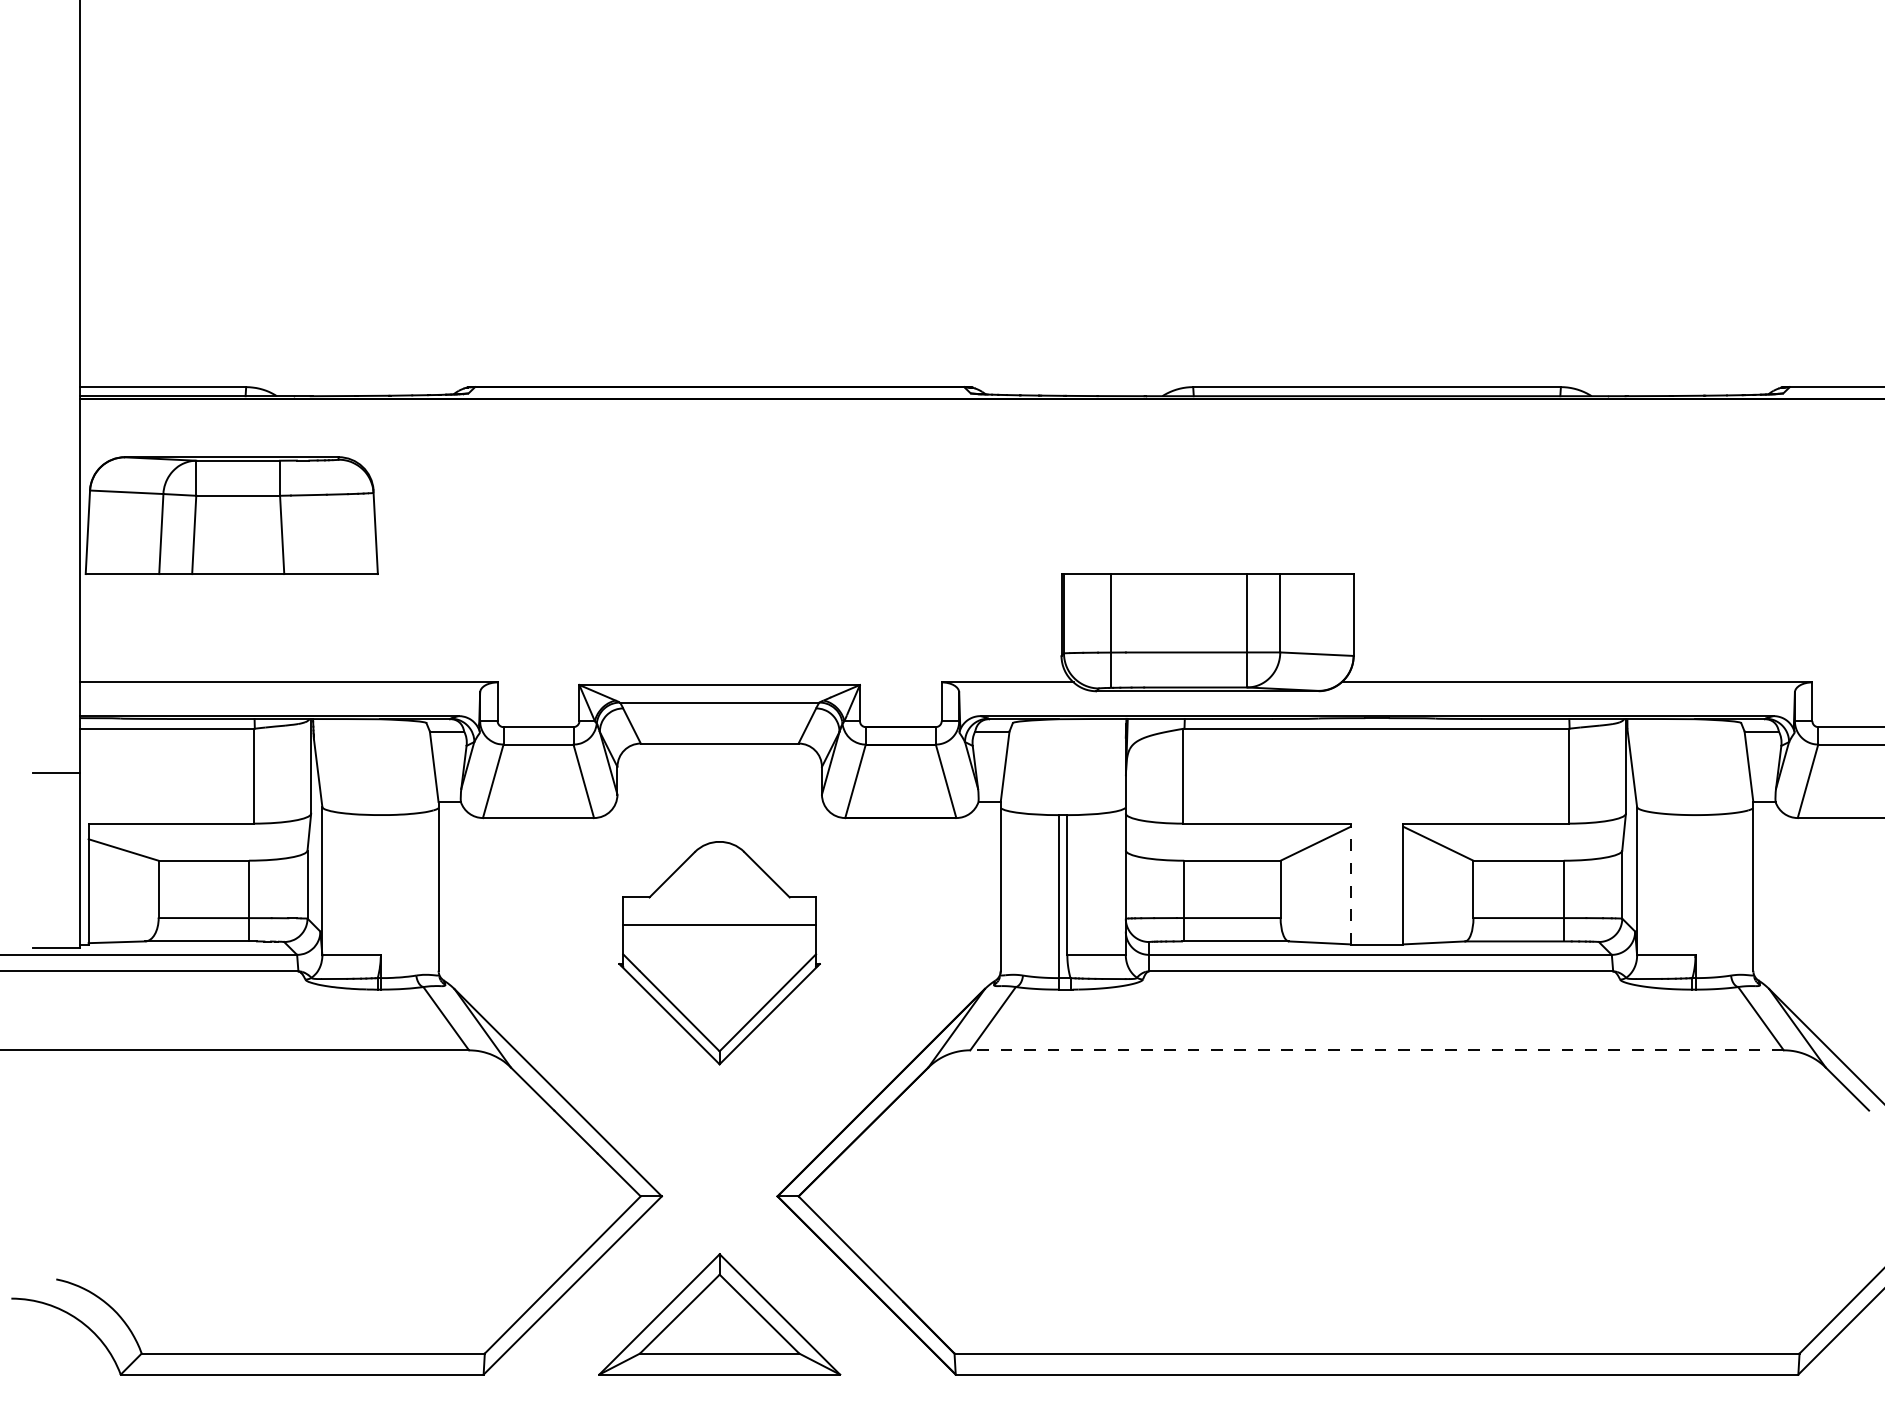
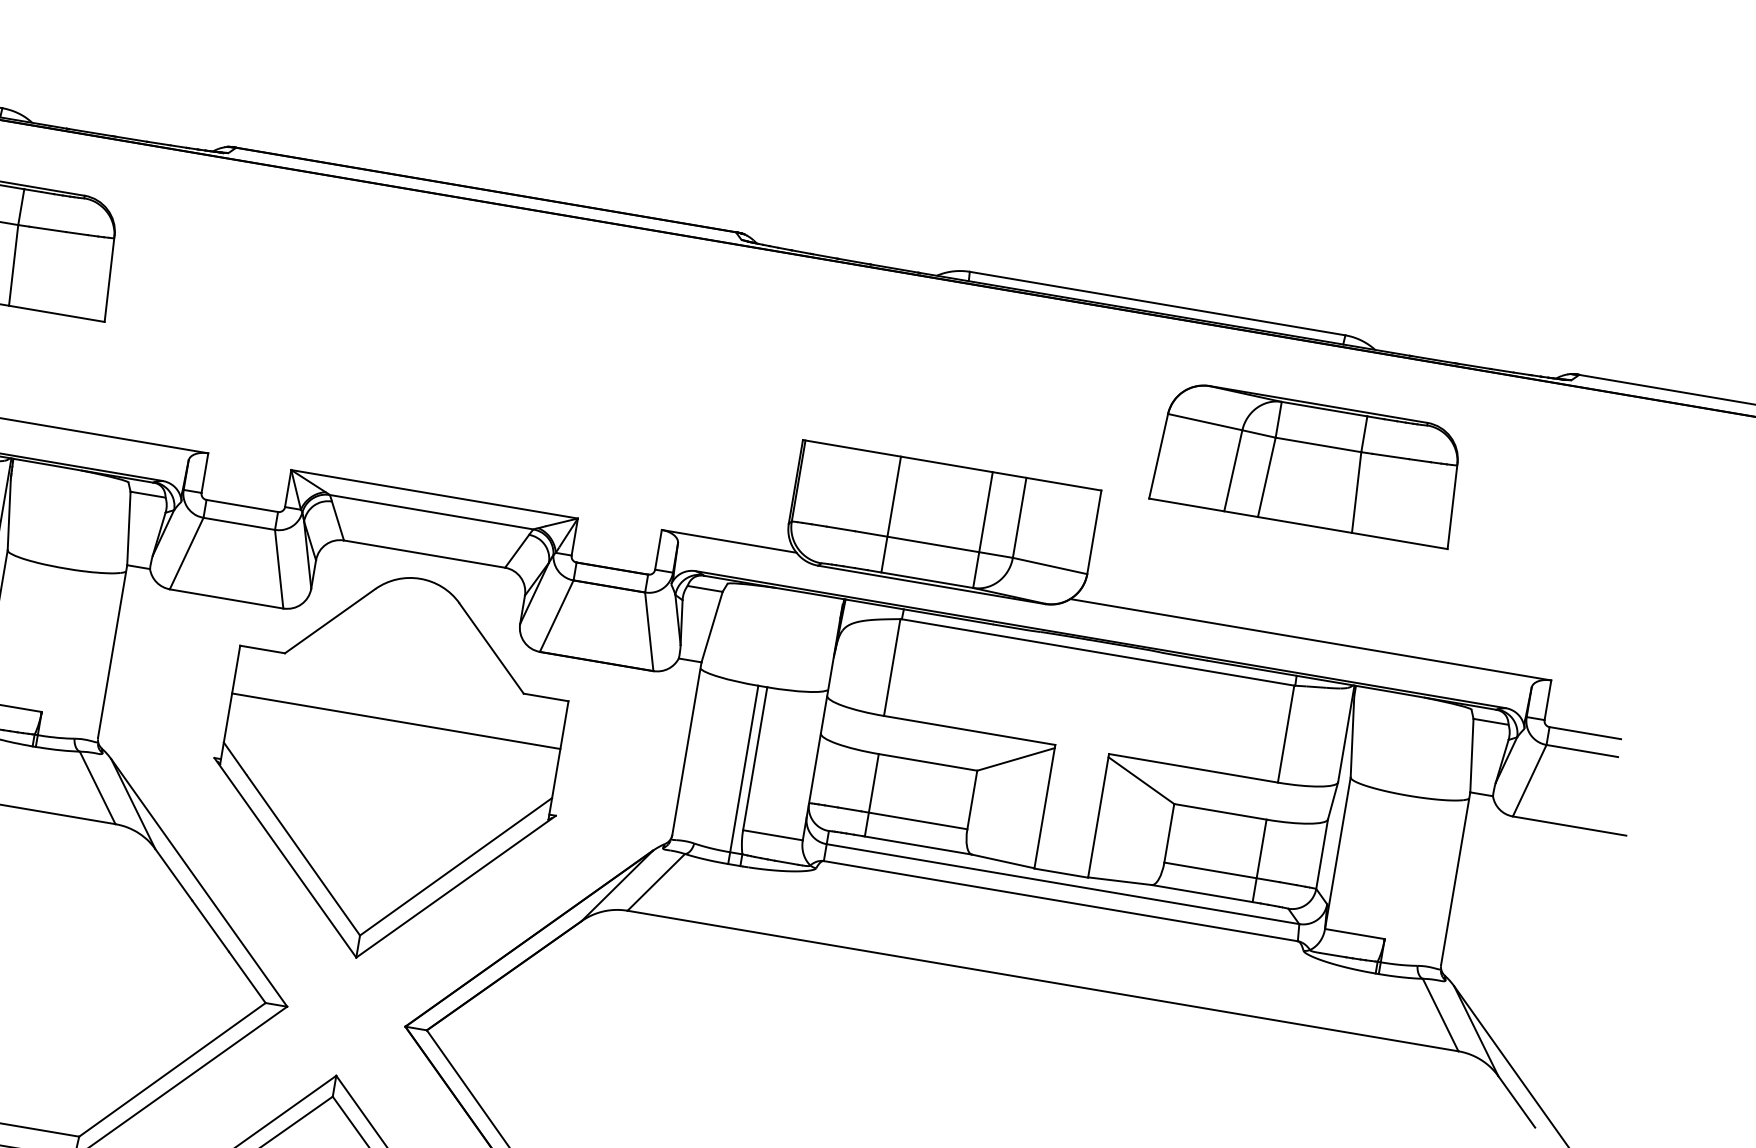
part: (1546, 515) -> (1308, 464), added
line: (1111, 630) -> (891, 514), moved
line: (1350, 883) -> (1044, 806), dashed -> solid
part: (719, 952) -> (388, 767), size x1.67
line: (1377, 1050) -> (1043, 981), dashed -> solid

